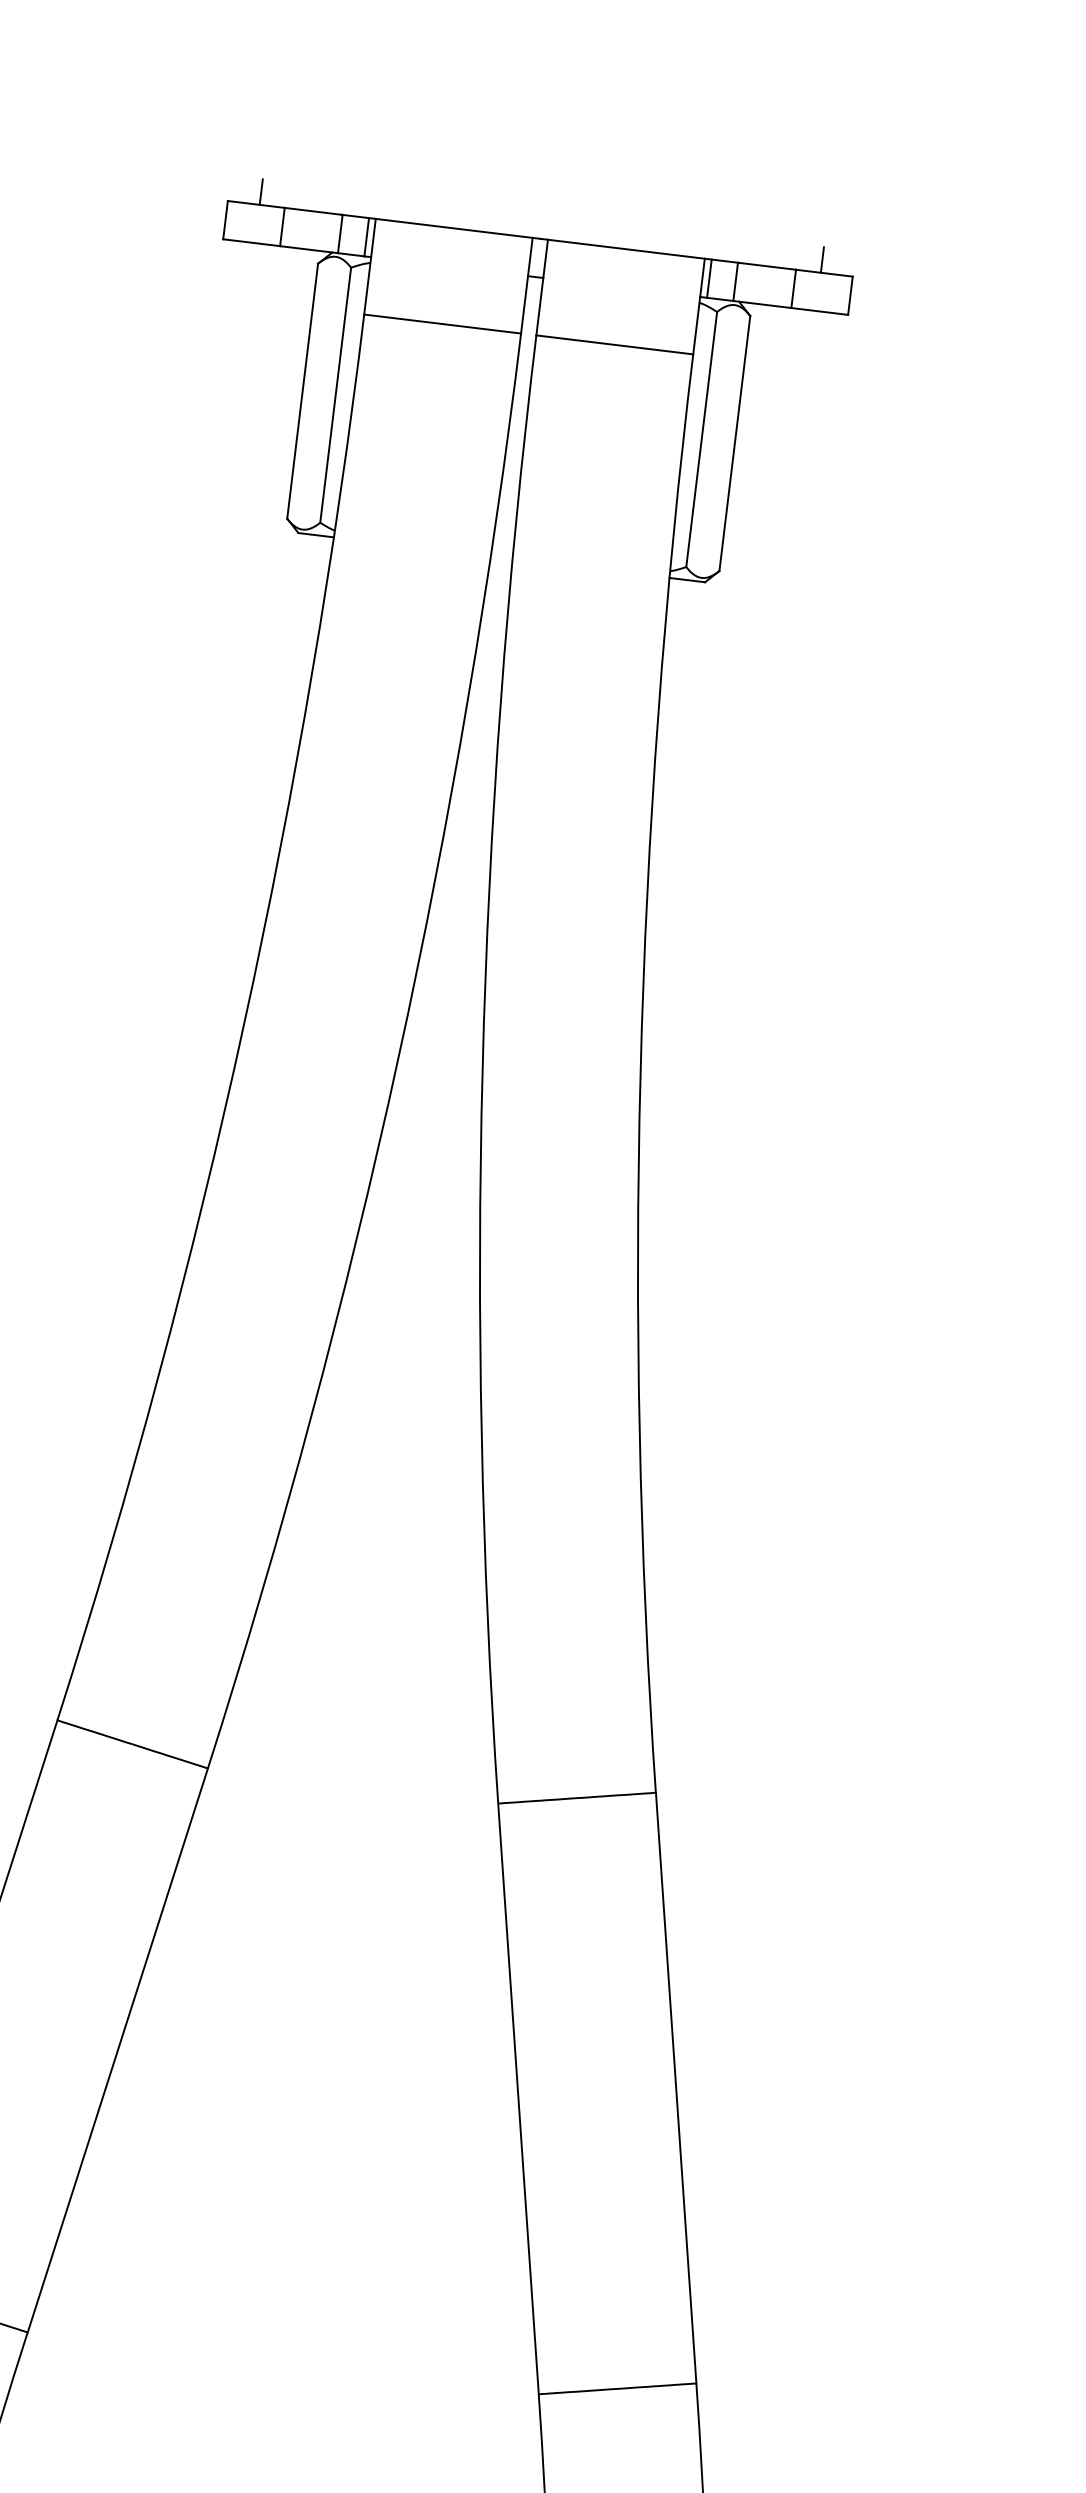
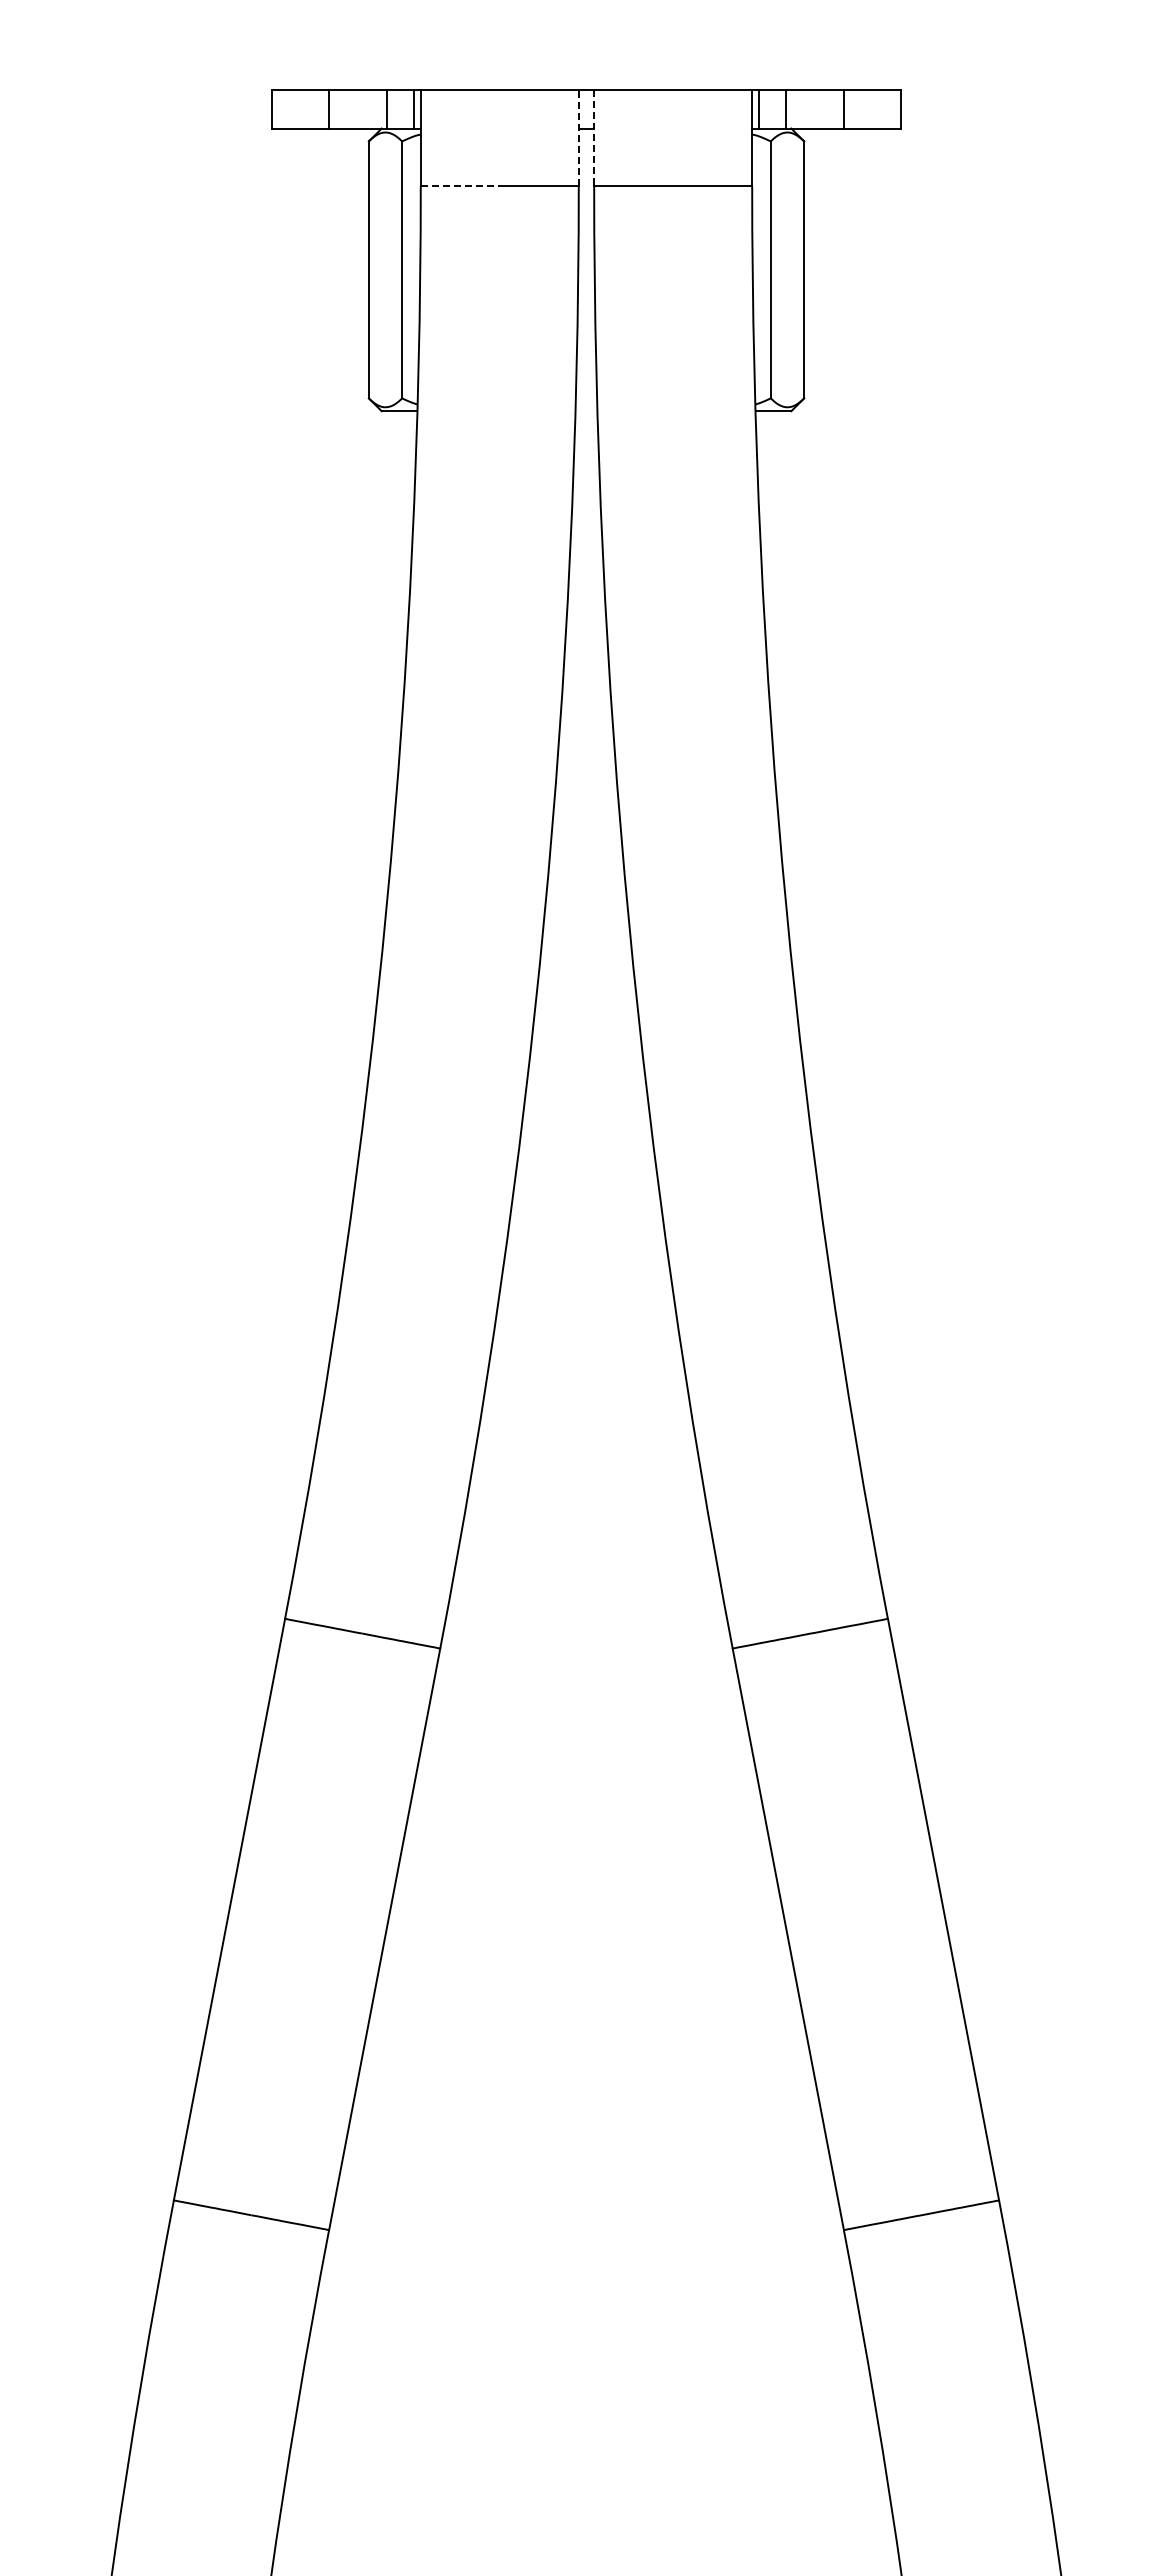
line: (260, 192) -> (303, 77), removed
line: (822, 260) -> (869, 77), removed
line: (526, 284) -> (578, 137), solid -> dashed
line: (542, 287) -> (594, 138), solid -> dashed
line: (403, 319) -> (460, 186), solid -> dashed

